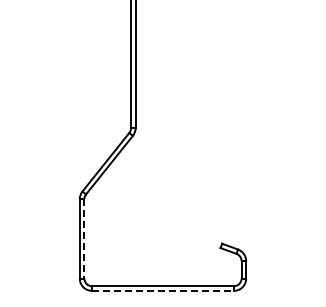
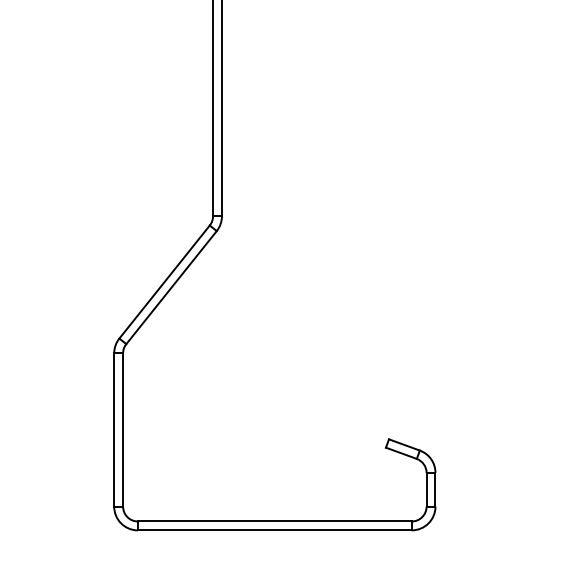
line: (84, 238) -> (123, 429), dashed -> solid
line: (163, 290) -> (275, 529), dashed -> solid

